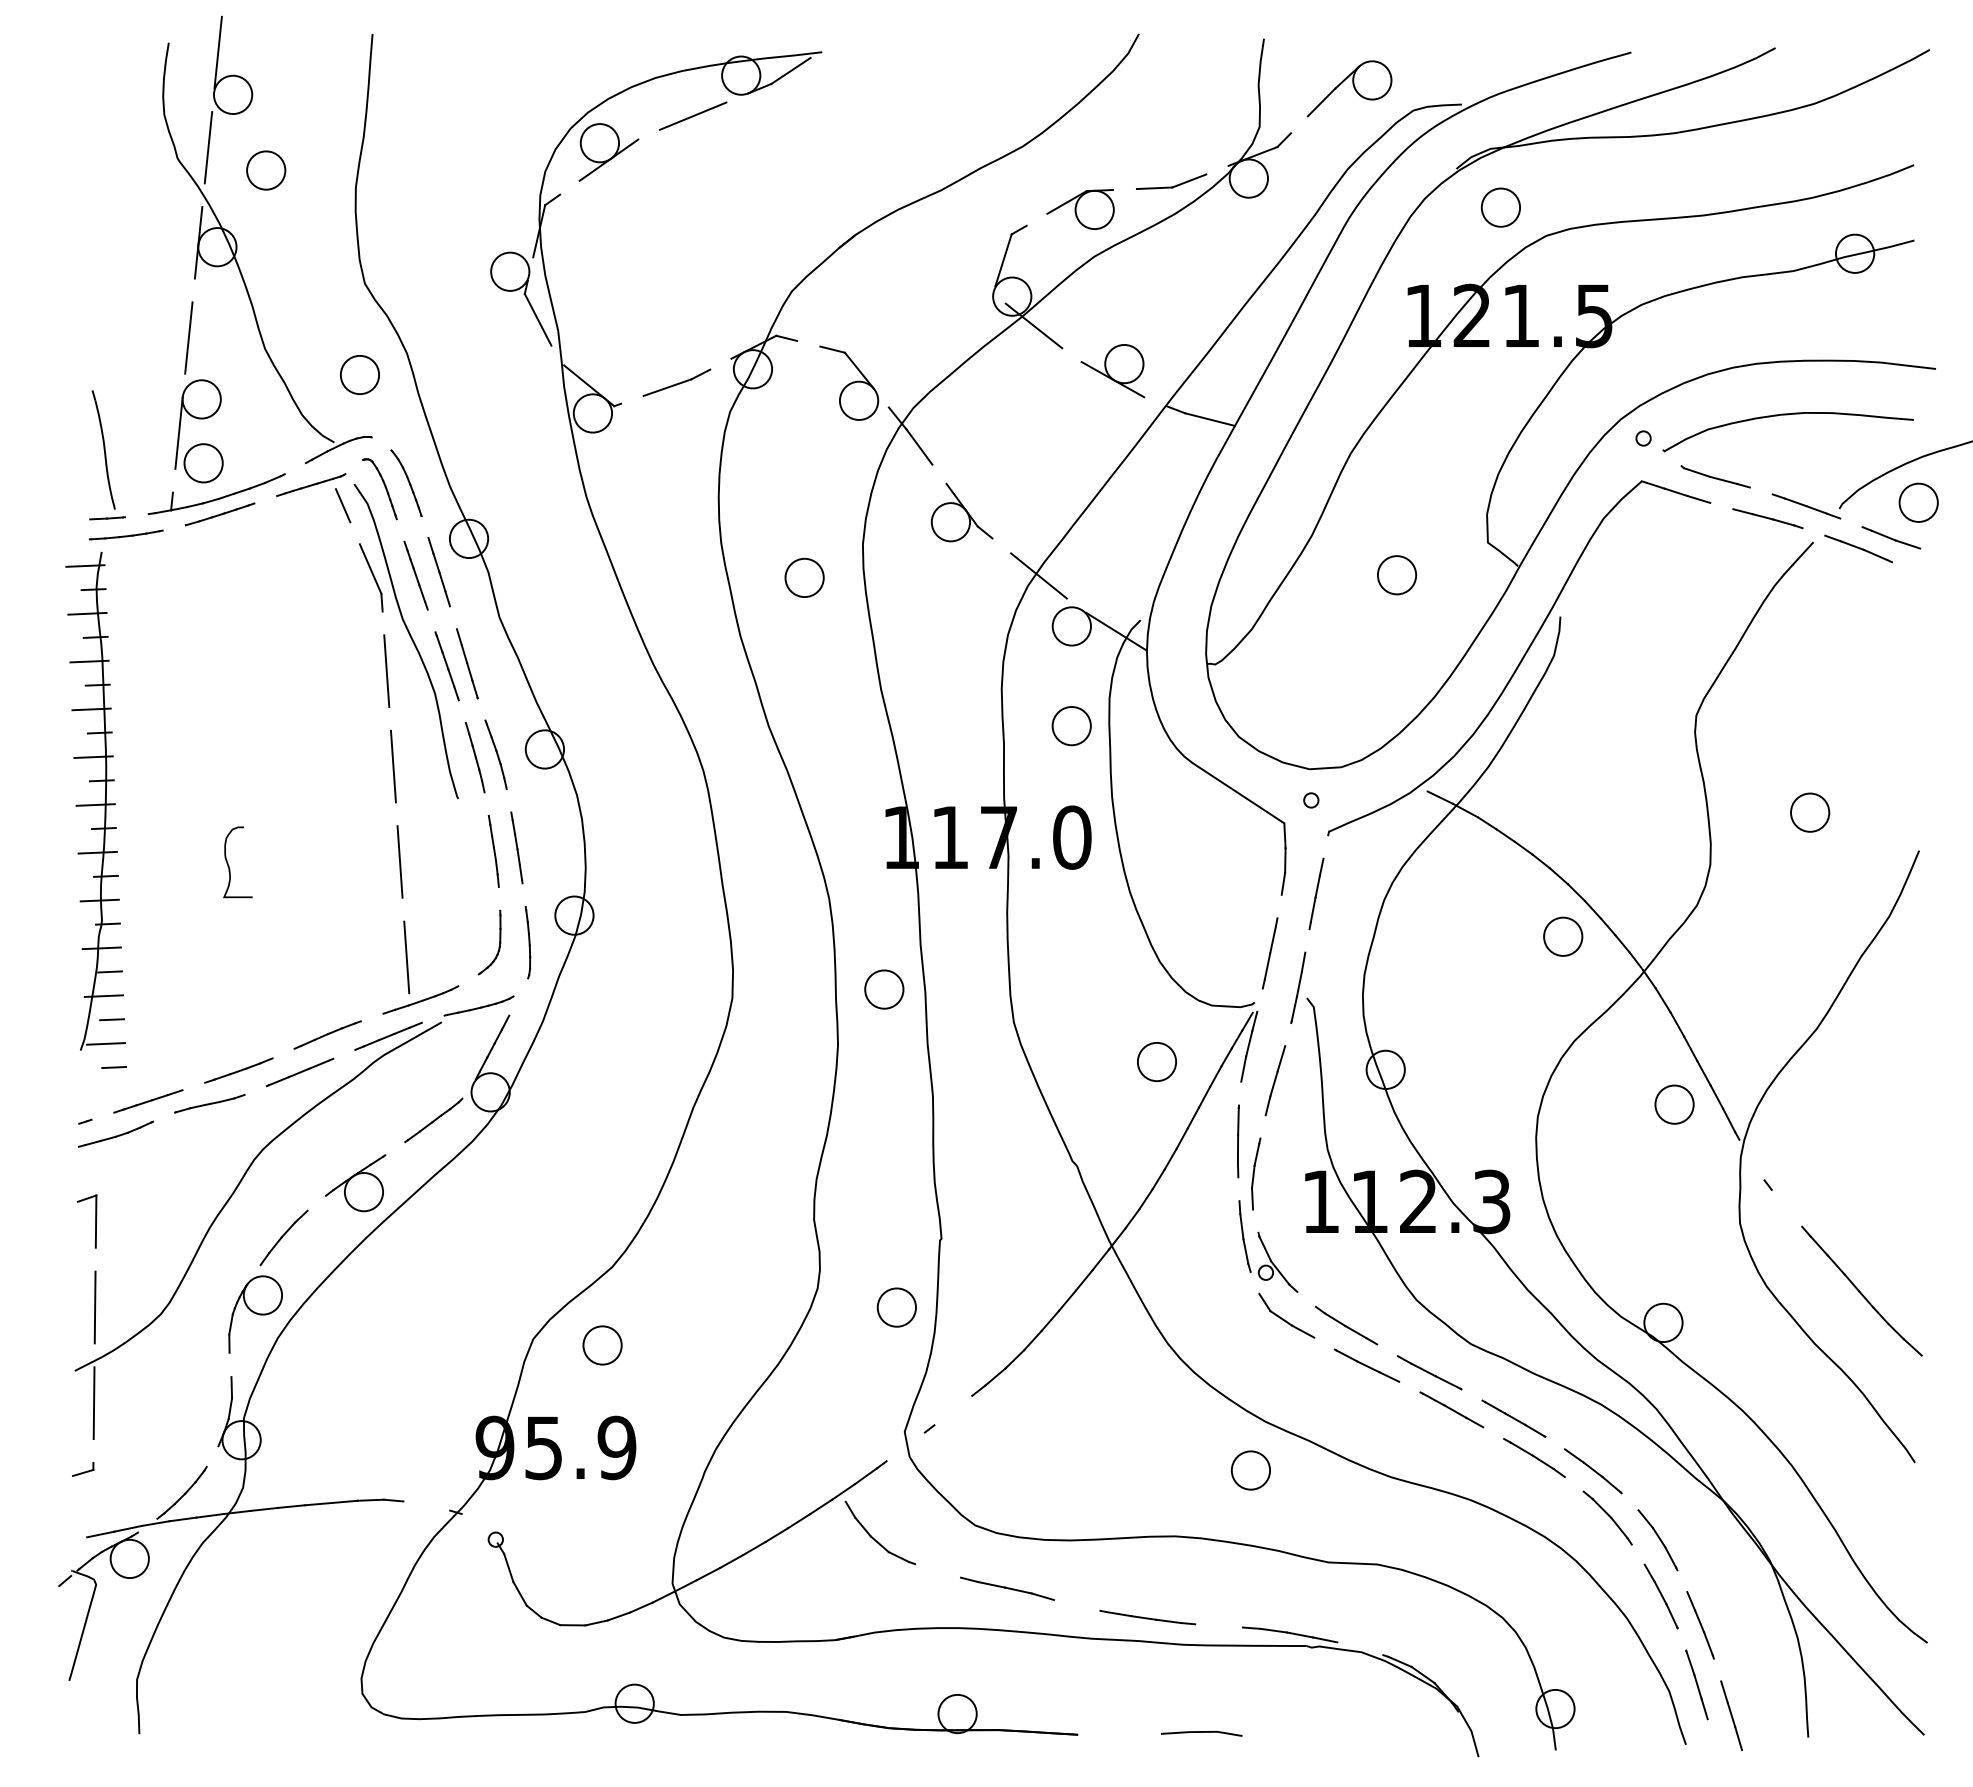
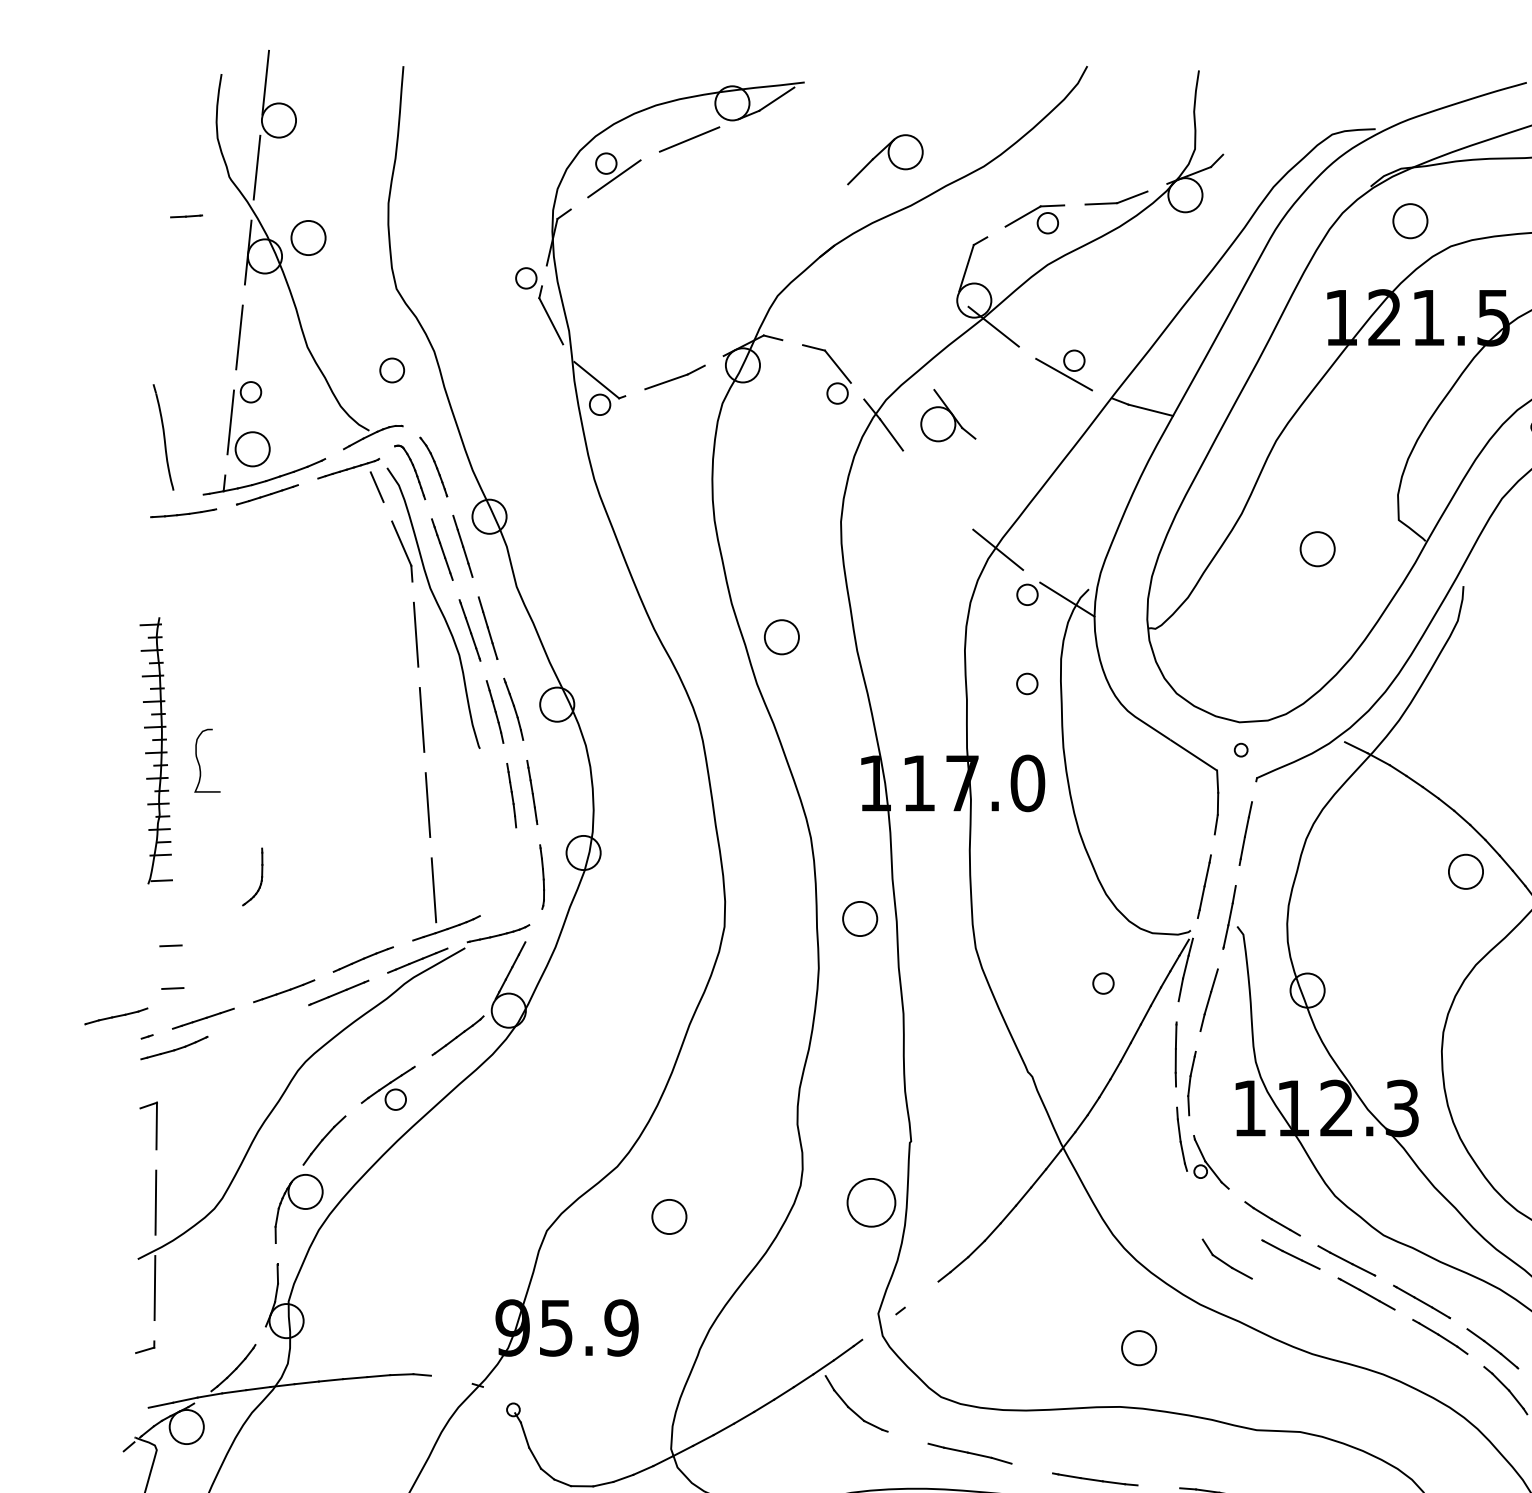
part: (1349, 88) -> (885, 159), moved
circle: (599, 143) -> (605, 163), size x0.6
part: (266, 170) -> (308, 237), moved
circle: (1094, 209) -> (1047, 222), size x0.6
circle: (510, 271) -> (526, 278), size x0.6
circle: (1124, 363) -> (1074, 360), size x0.6
part: (359, 374) -> (391, 370), size x0.7
circle: (201, 399) -> (250, 392), size x0.6
circle: (858, 400) -> (837, 393), size x0.6
circle: (592, 413) -> (599, 404), size x0.6
part: (961, 512) -> (947, 415), moved
line: (107, 518) -> (186, 216), moved
part: (804, 577) -> (781, 636), moved
circle: (1071, 626) -> (1027, 594), size x0.6
part: (1071, 726) -> (1027, 684), size x0.6
part: (95, 800) -> (156, 750), size x0.6
part: (229, 865) -> (199, 763), moved
part: (498, 946) -> (260, 880), moved
part: (1156, 1061) -> (1103, 983), size x0.6
line: (209, 1103) -> (116, 1016), moved
circle: (363, 1192) -> (395, 1100), size x0.6
part: (896, 1307) -> (871, 1202), size x1.4
part: (1286, 1315) -> (1227, 1258), moved
part: (602, 1345) -> (669, 1216), moved
part: (1250, 1470) -> (1138, 1348), moved

